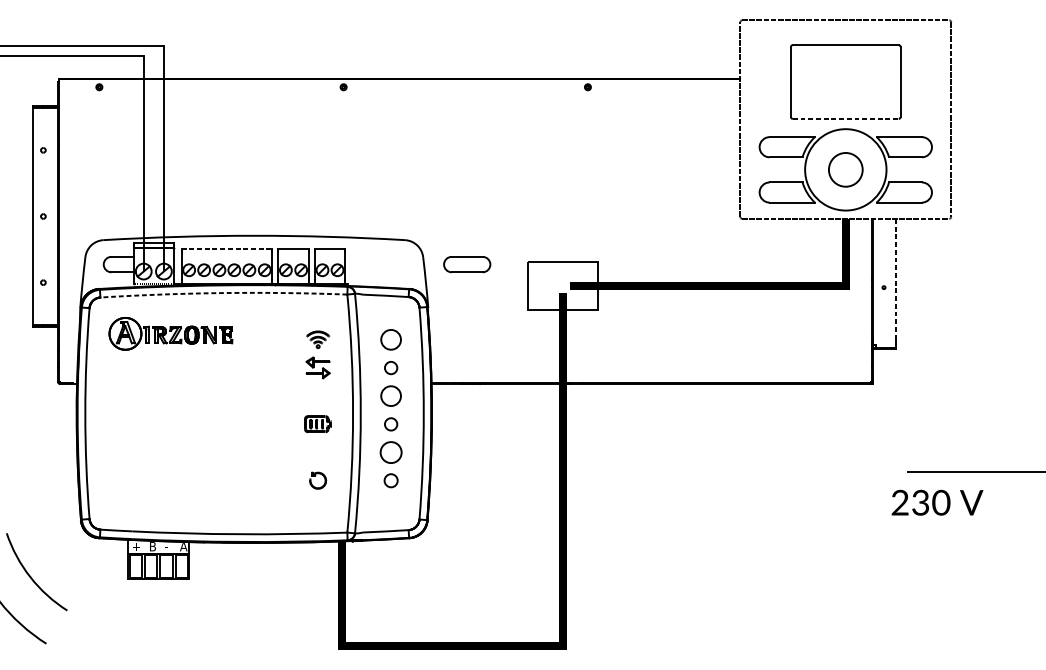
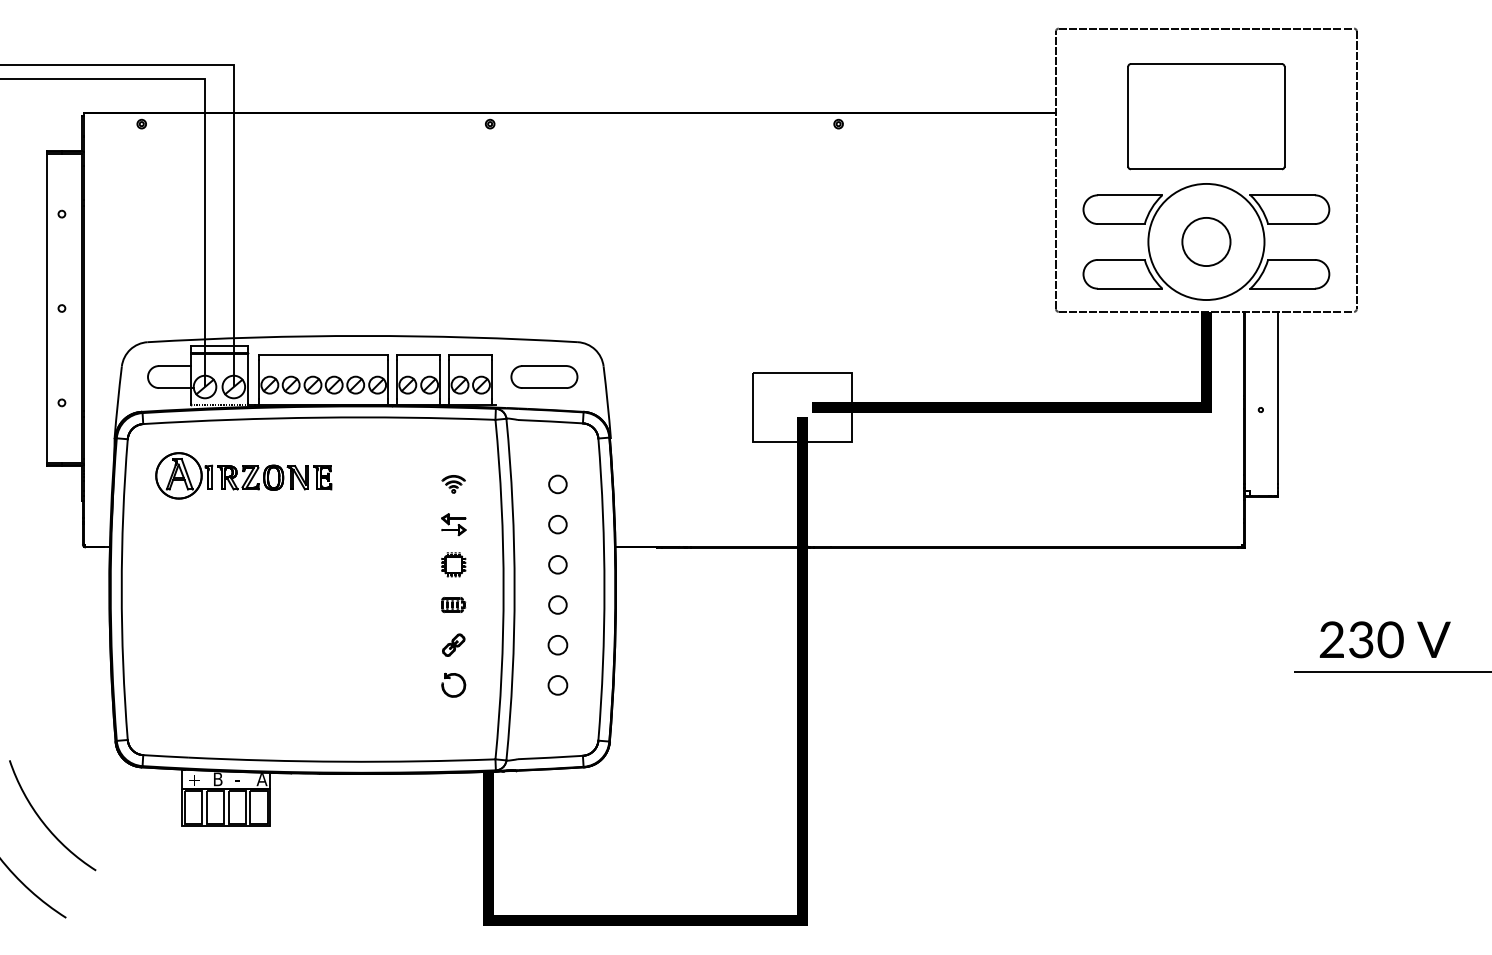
line: (845, 119) -> (1206, 169), dashed -> solid
line: (226, 248) -> (323, 354), dashed -> solid
part: (467, 264) -> (544, 376), moved
line: (896, 278) -> (1278, 397), dashed -> solid
arc: (223, 292) -> (319, 417), dashed -> solid
part: (317, 339) -> (453, 484), size x0.71
circle: (390, 339) -> (557, 484), size x0.62
part: (317, 367) -> (453, 524), size x0.71
part: (317, 395) -> (453, 564), added
circle: (390, 395) -> (557, 564), size x0.62
part: (317, 424) -> (453, 605), size x0.62
part: (317, 452) -> (453, 644), added
circle: (390, 452) -> (557, 644), size x0.62
text: (936, 502) -> (1384, 639), moved

